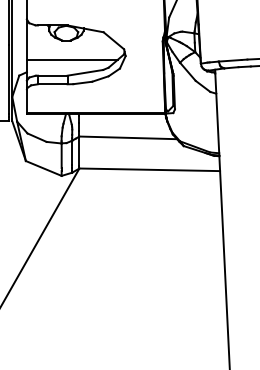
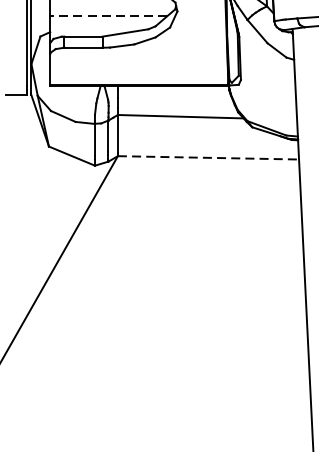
line: (71, 59) -> (107, 15), solid -> dashed
line: (150, 169) -> (209, 157), solid -> dashed

